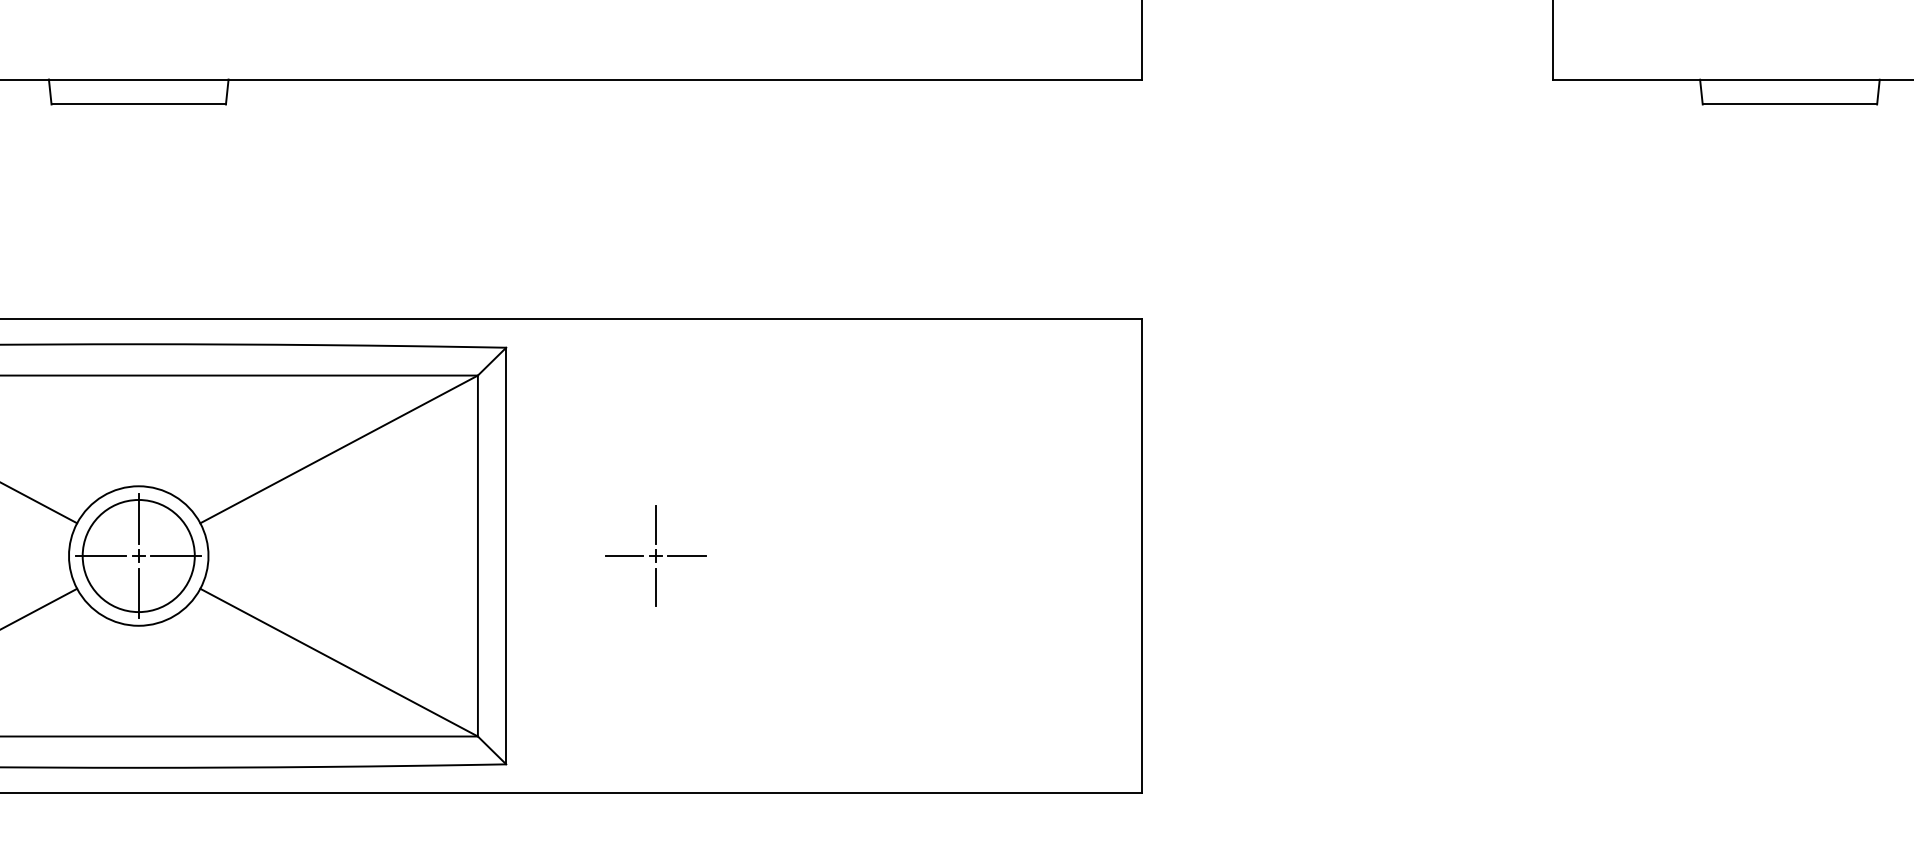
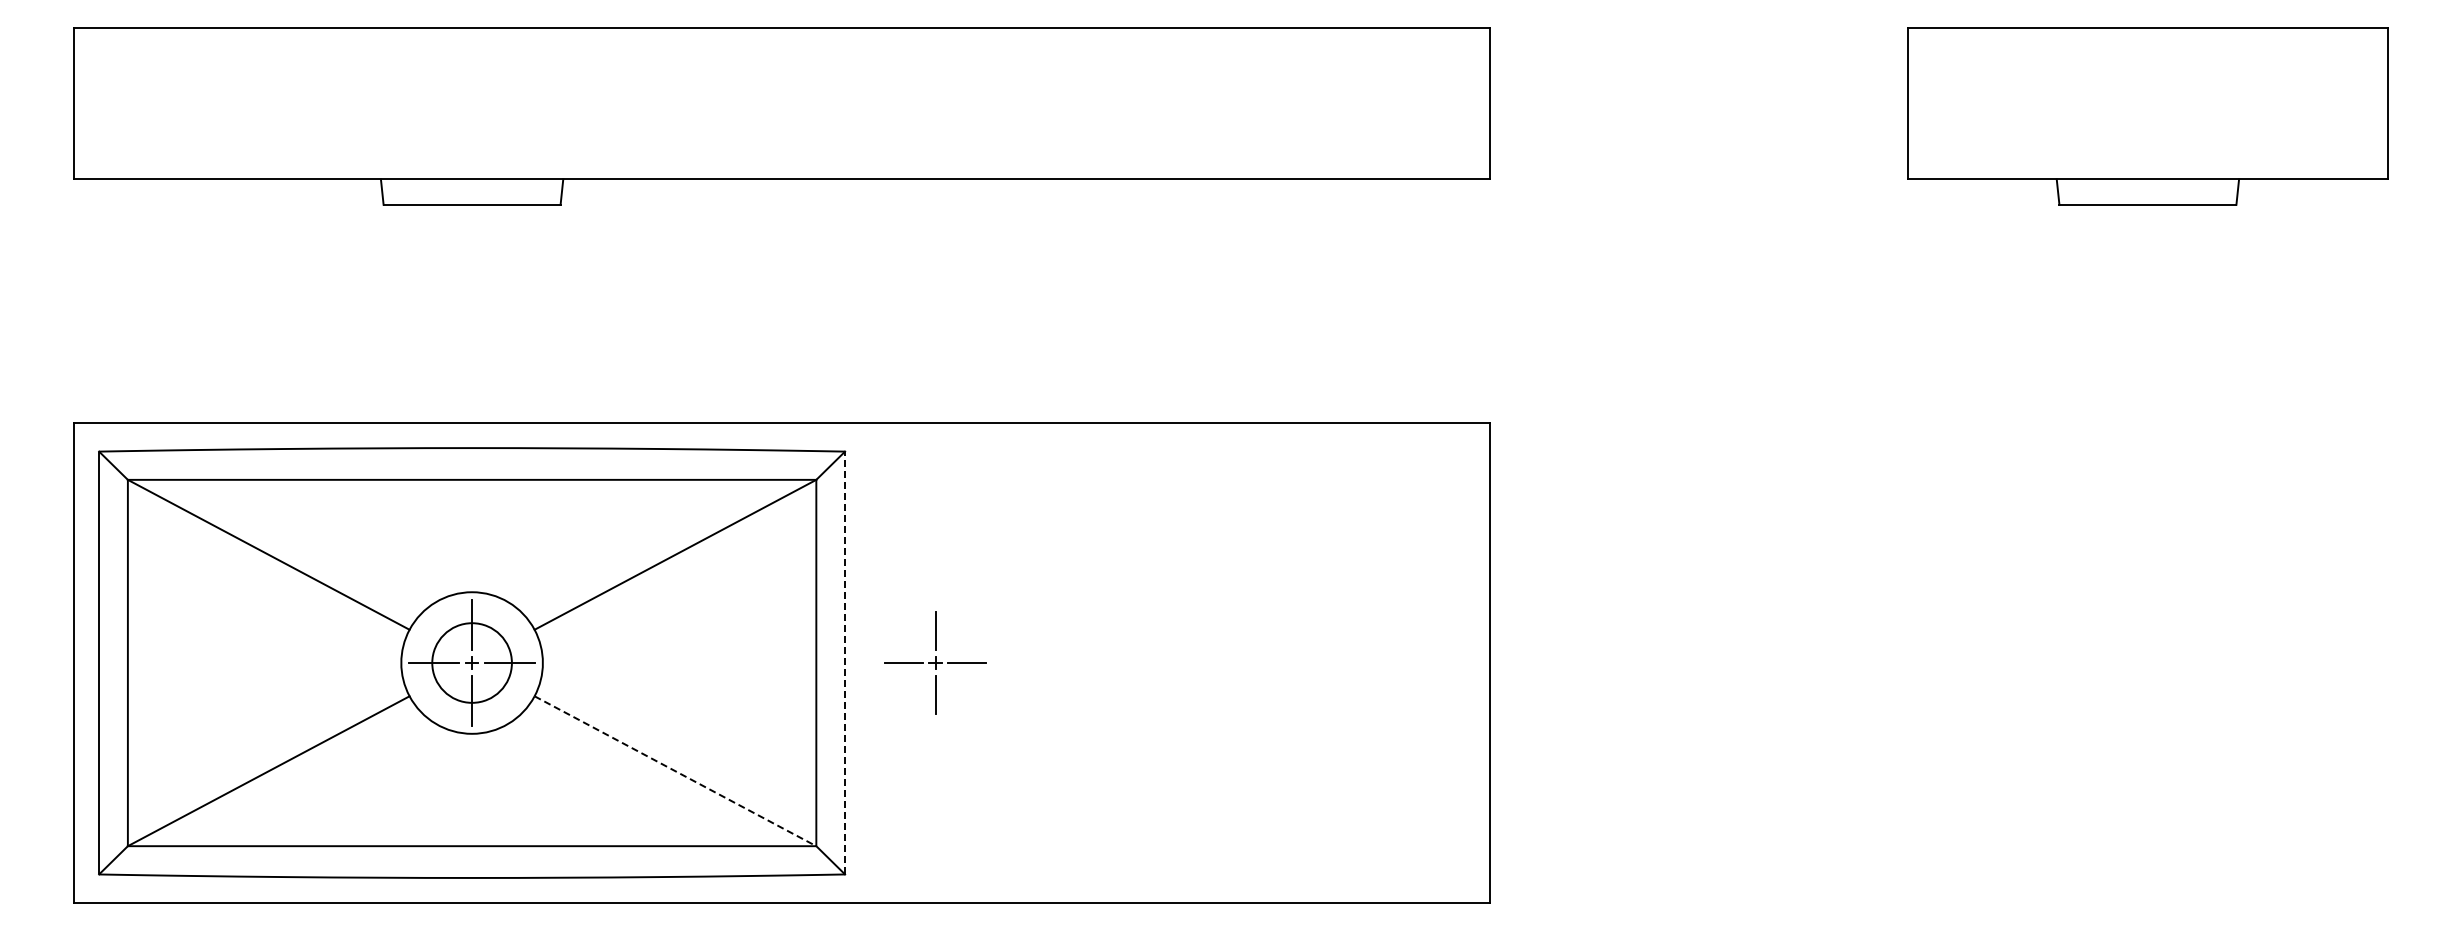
circle: (139, 555) -> (472, 662), size x0.7
line: (506, 555) -> (845, 662), solid -> dashed
part: (655, 555) -> (935, 662), moved
line: (339, 662) -> (675, 771), solid -> dashed

